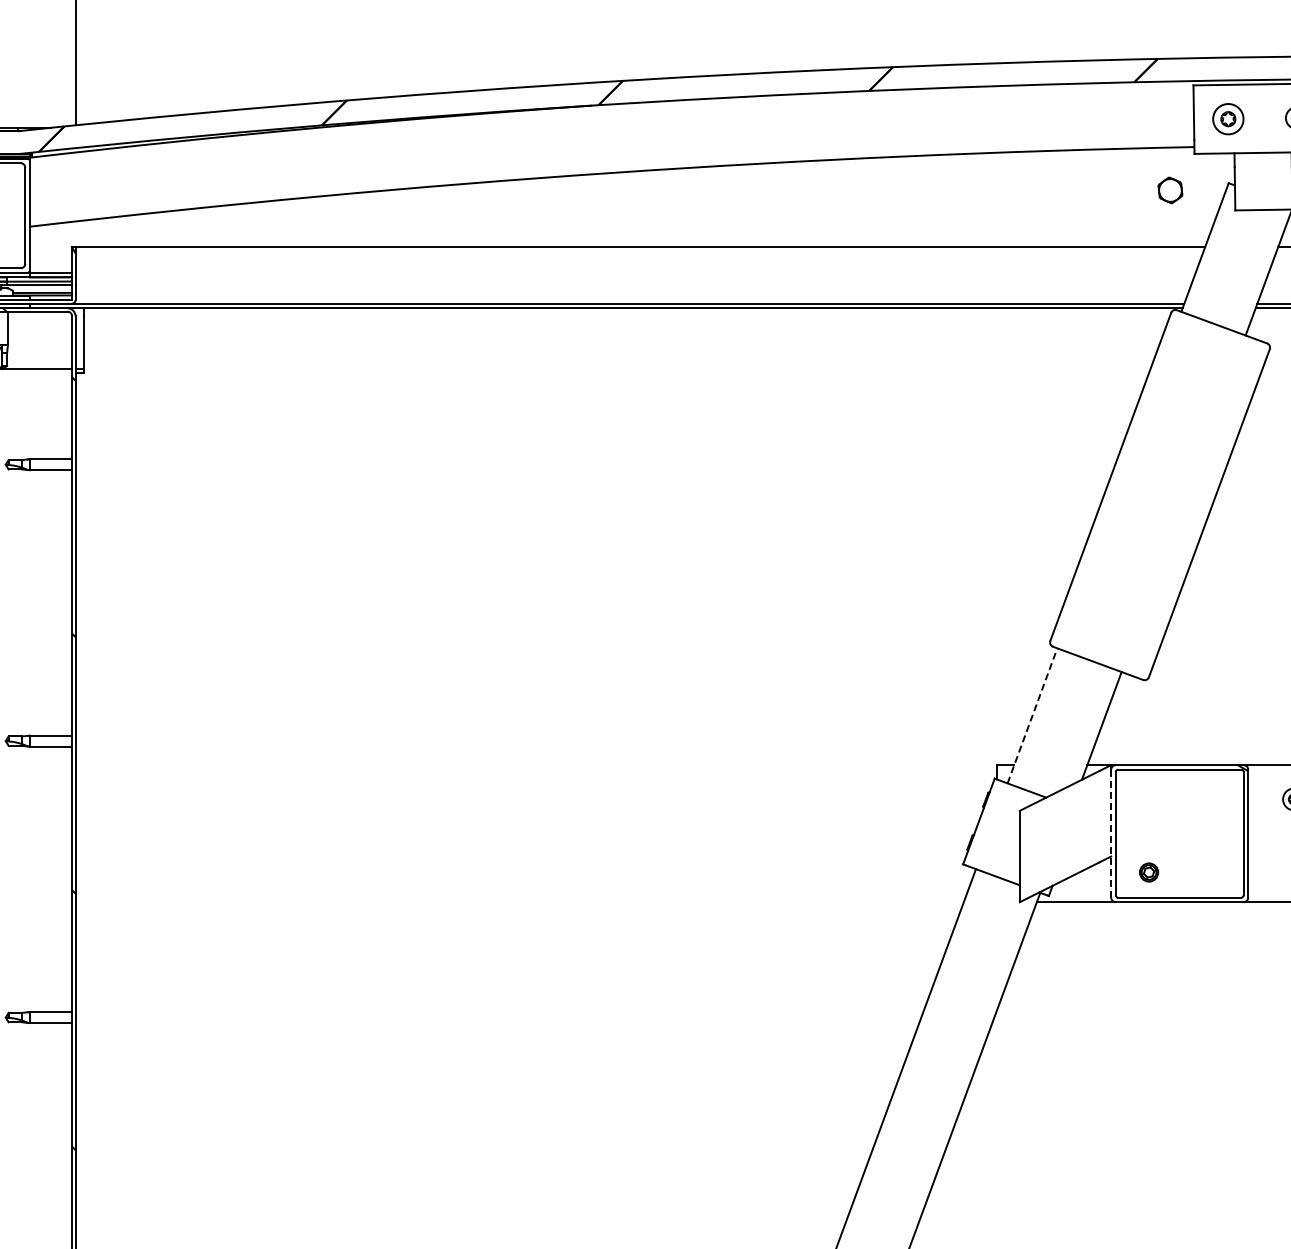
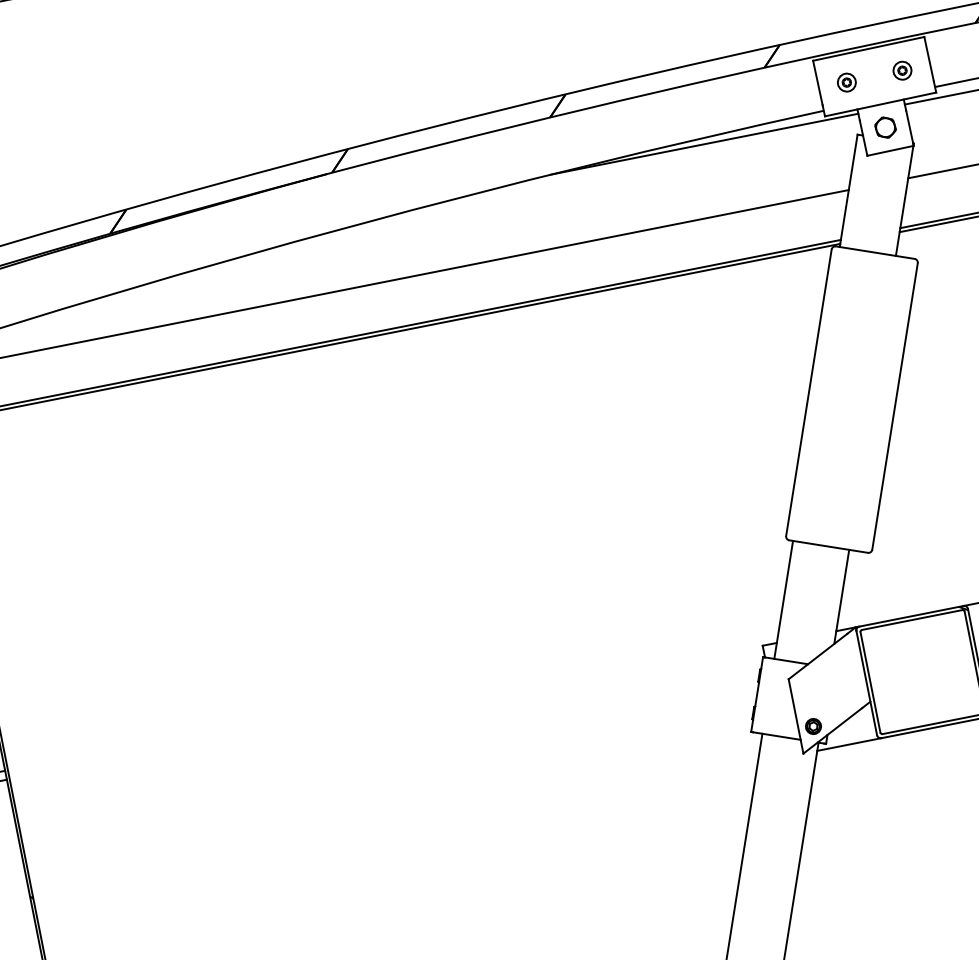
part: (1227, 118) -> (846, 82), size x0.71
line: (1045, 158) -> (704, 144), added
part: (1170, 190) -> (885, 127), moved
line: (1032, 715) -> (783, 599), dashed -> solid
line: (1111, 833) -> (866, 682), dashed -> solid
part: (1149, 872) -> (813, 726), moved

